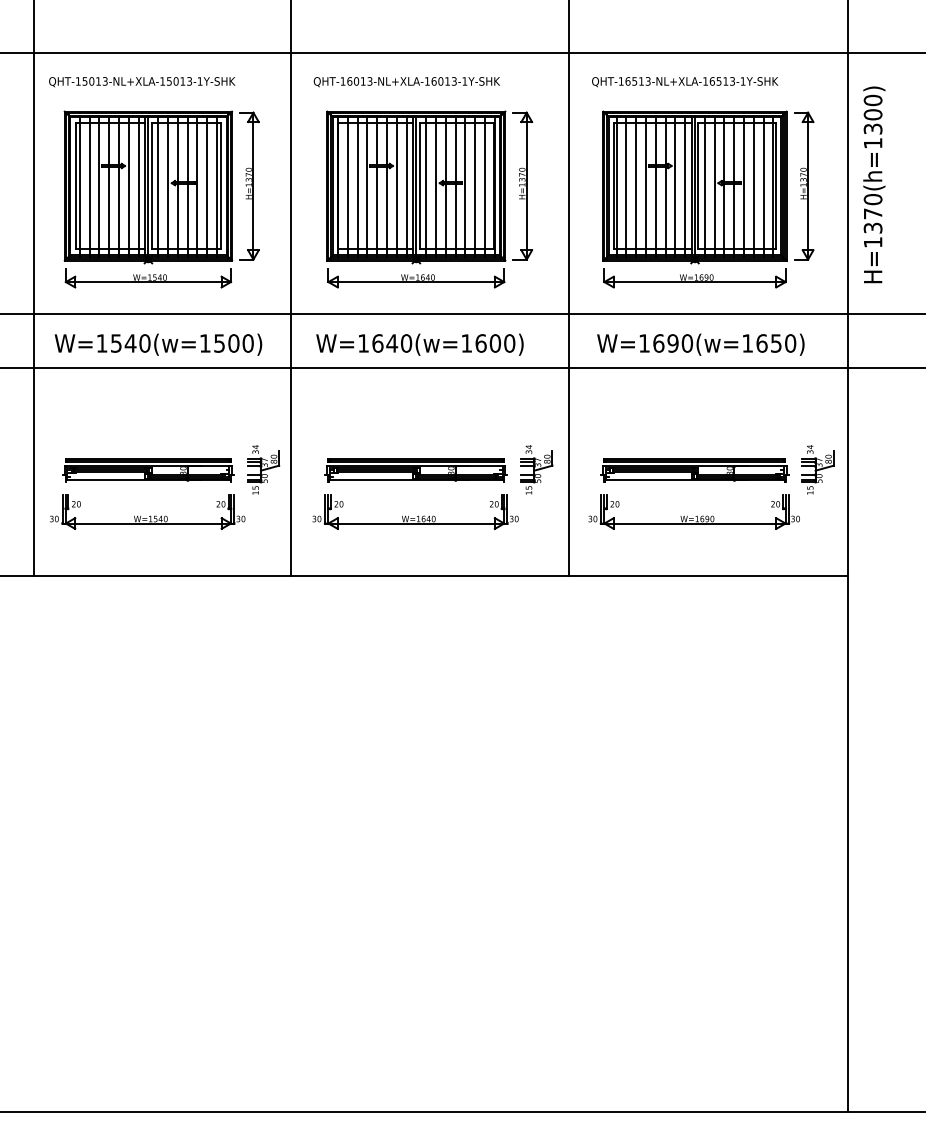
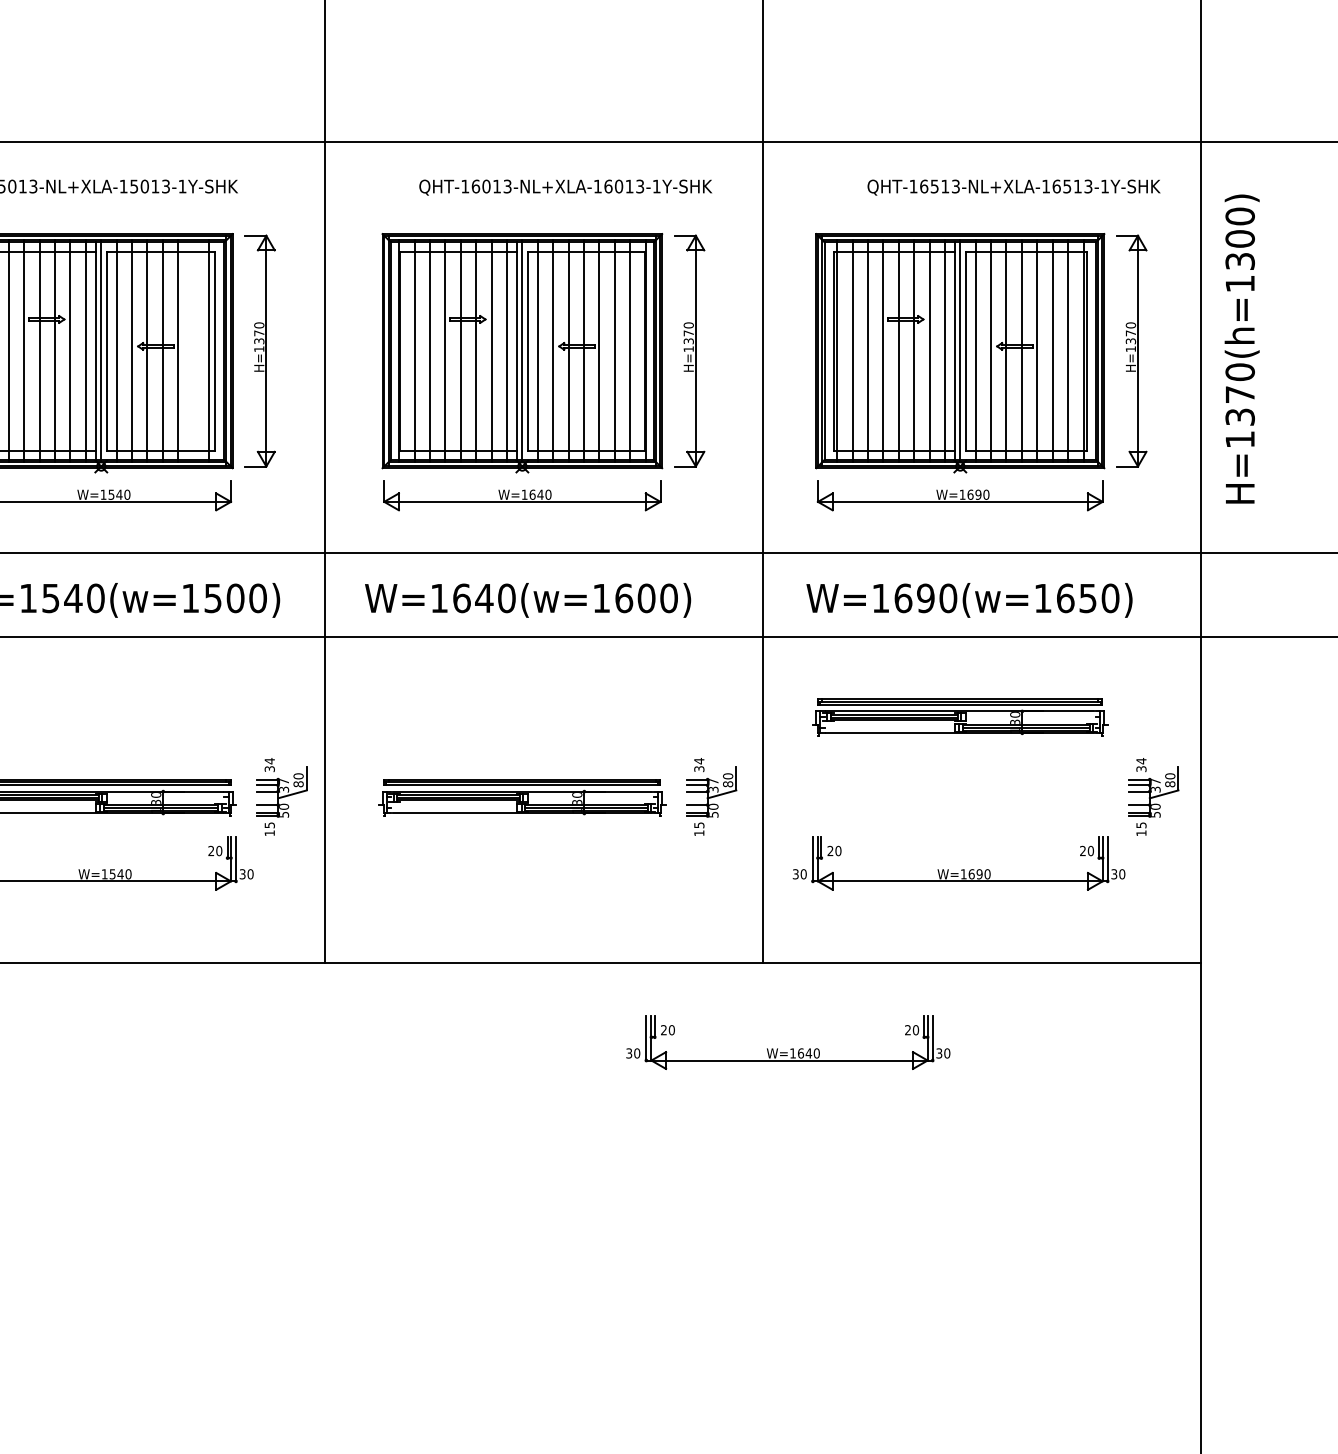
text: (406, 82) -> (565, 188), moved
text: (685, 82) -> (1014, 188), moved
line: (207, 185) -> (194, 350), removed
part: (694, 470) -> (959, 717), moved
part: (415, 511) -> (788, 1041), moved

